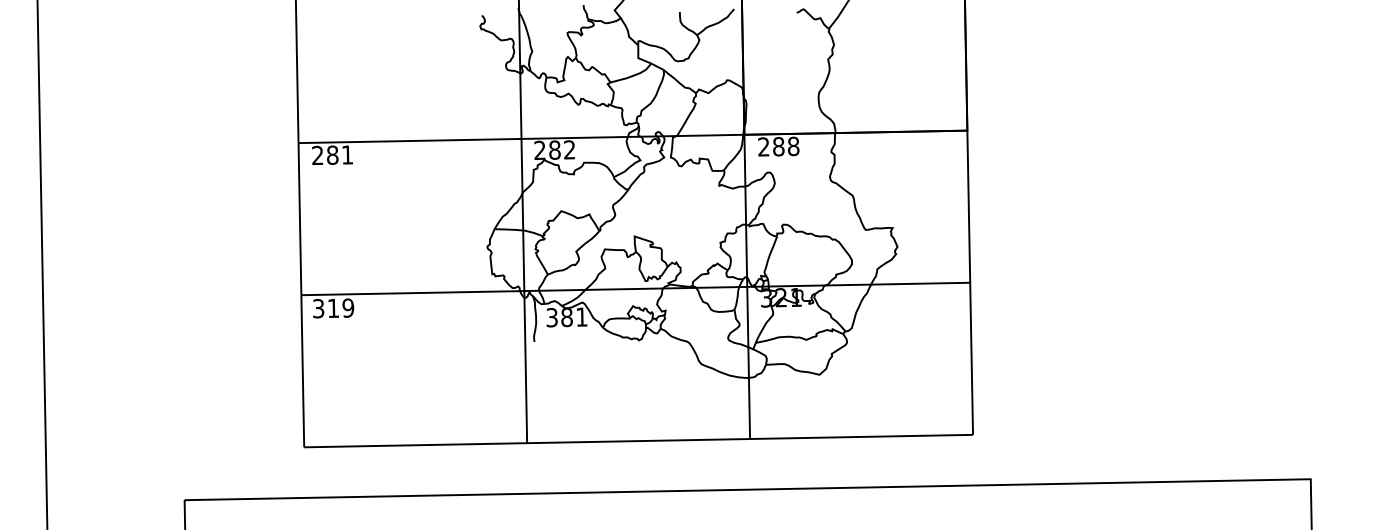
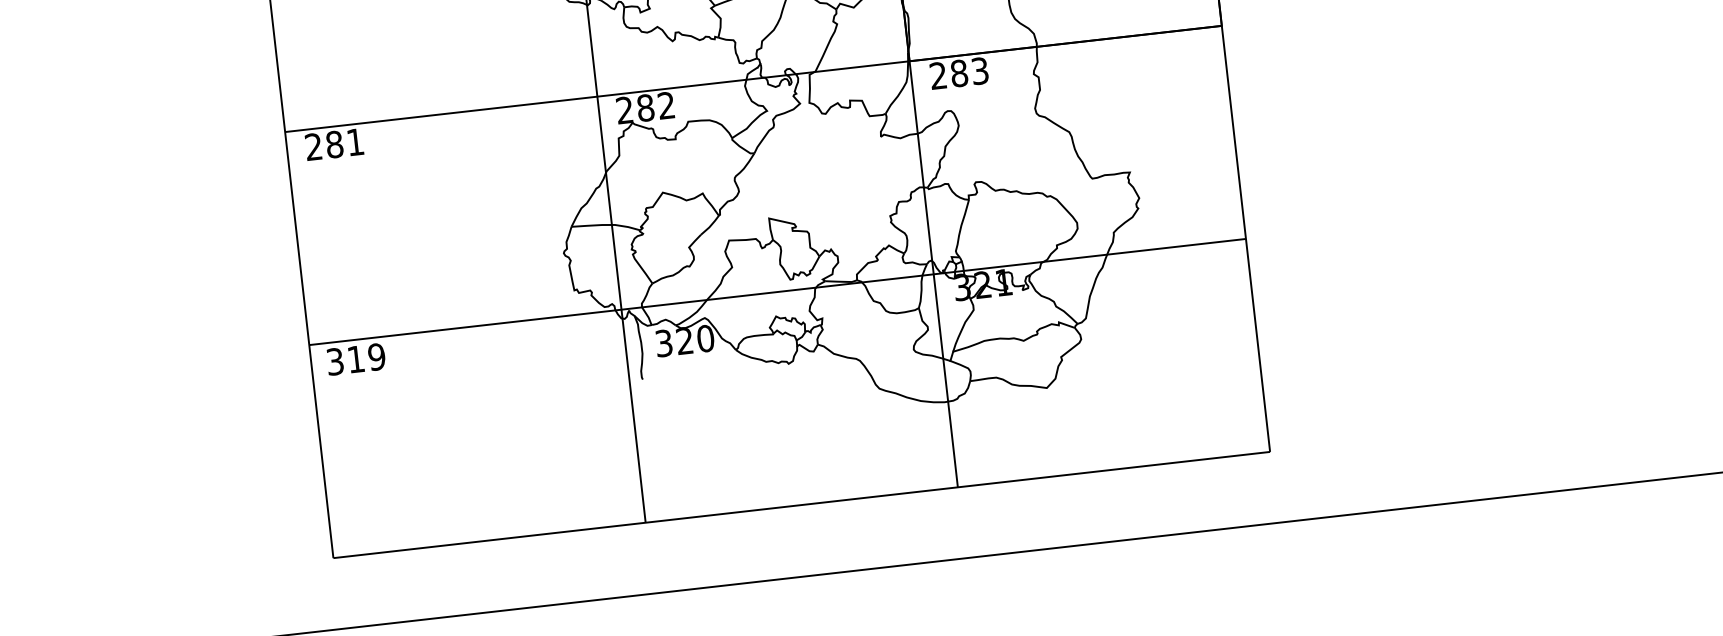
text: (793, 146) -> (979, 71), 288 -> 283
text: (574, 317) -> (695, 340), 381 -> 320

